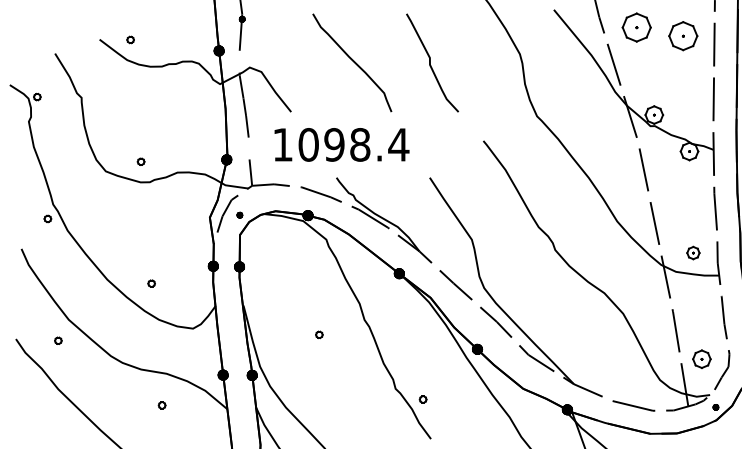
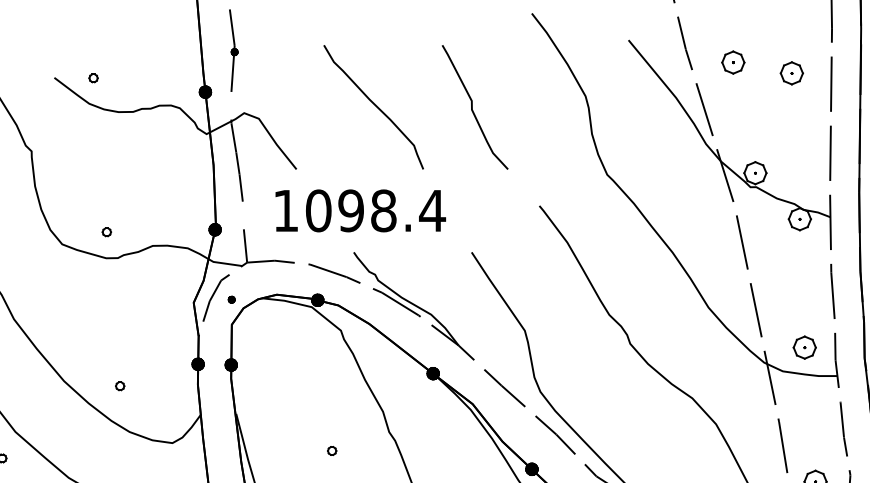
part: (636, 27) -> (732, 62), size x0.62
part: (682, 35) -> (791, 72), size x0.62
part: (693, 252) -> (804, 346), size x1.43

